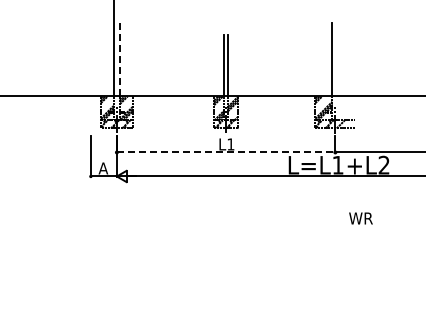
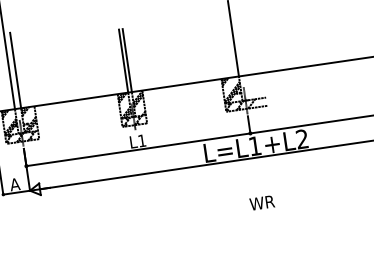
line: (119, 59) -> (15, 70), dashed -> solid
line: (226, 152) -> (138, 149), dashed -> solid
text: (360, 218) -> (261, 203), moved

